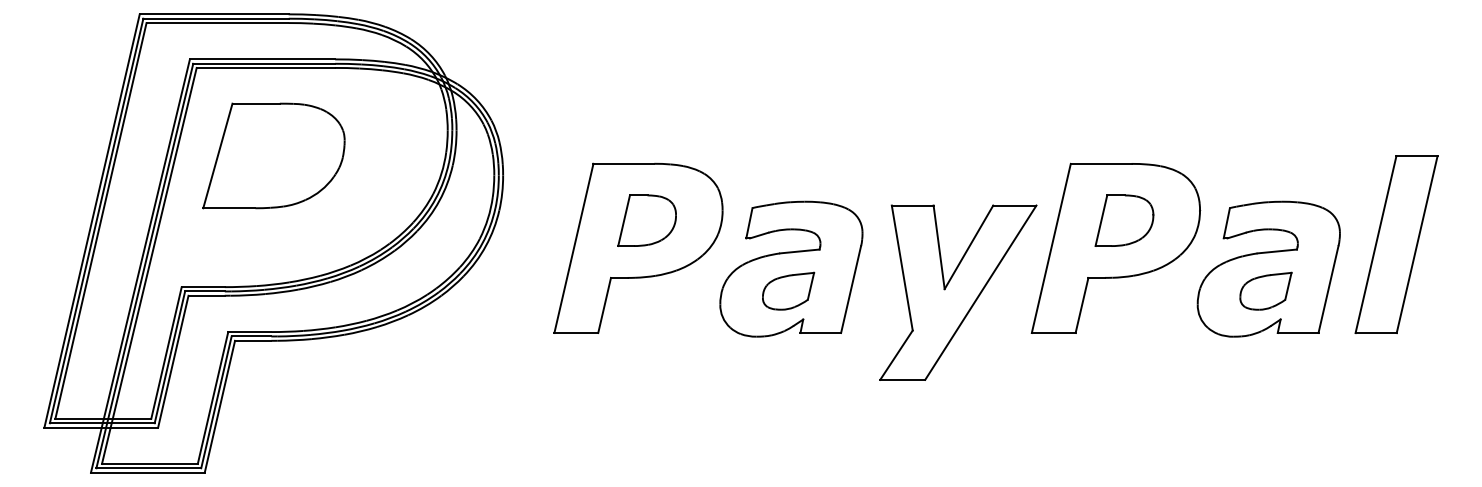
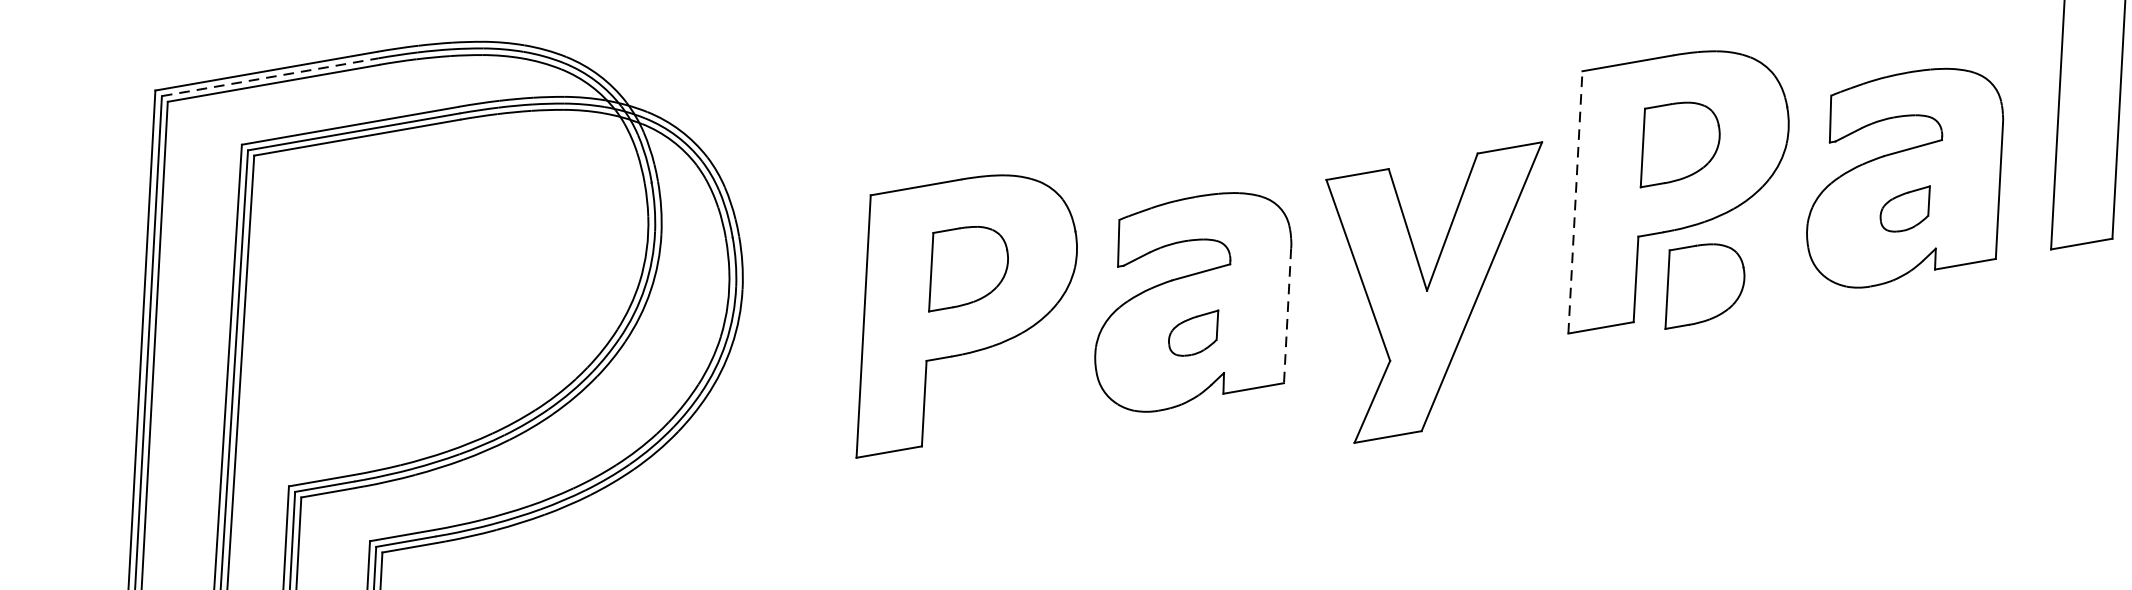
line: (216, 18) -> (270, 76), solid -> dashed
part: (273, 155) -> (391, 266), removed
line: (1051, 248) -> (1575, 202), solid -> dashed
line: (851, 289) -> (1288, 315), solid -> dashed
part: (788, 290) -> (1194, 333), size x0.7
part: (1265, 290) -> (1905, 209), size x0.7
part: (1124, 315) -> (1701, 283), added

